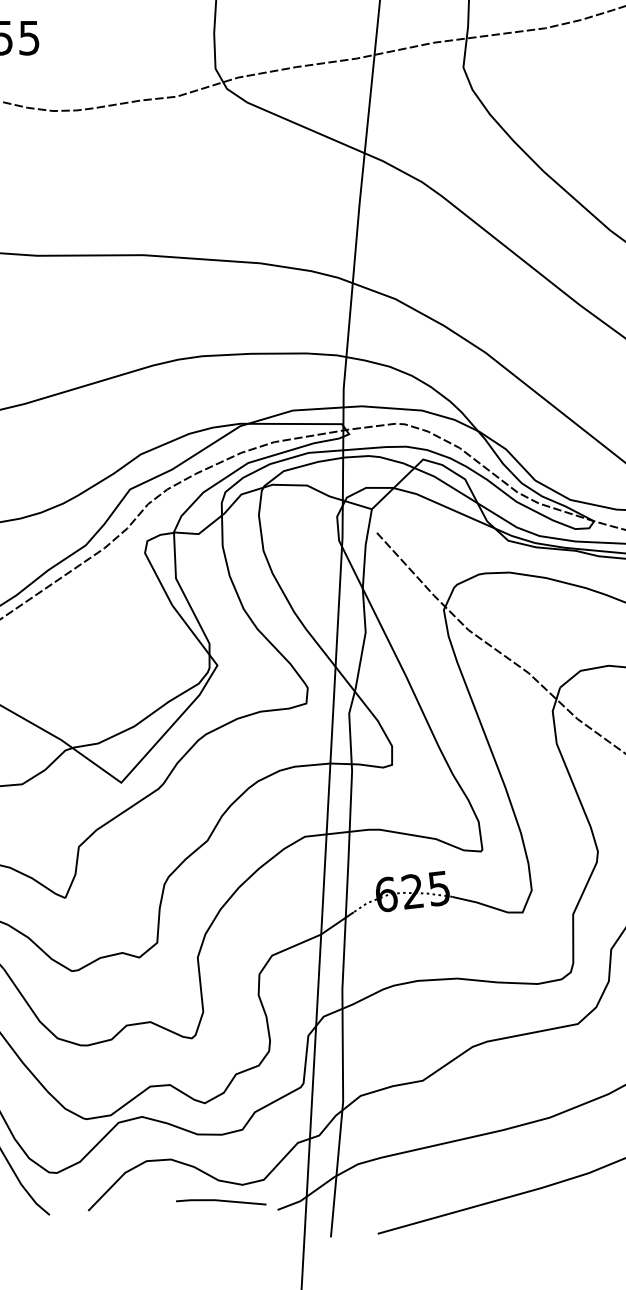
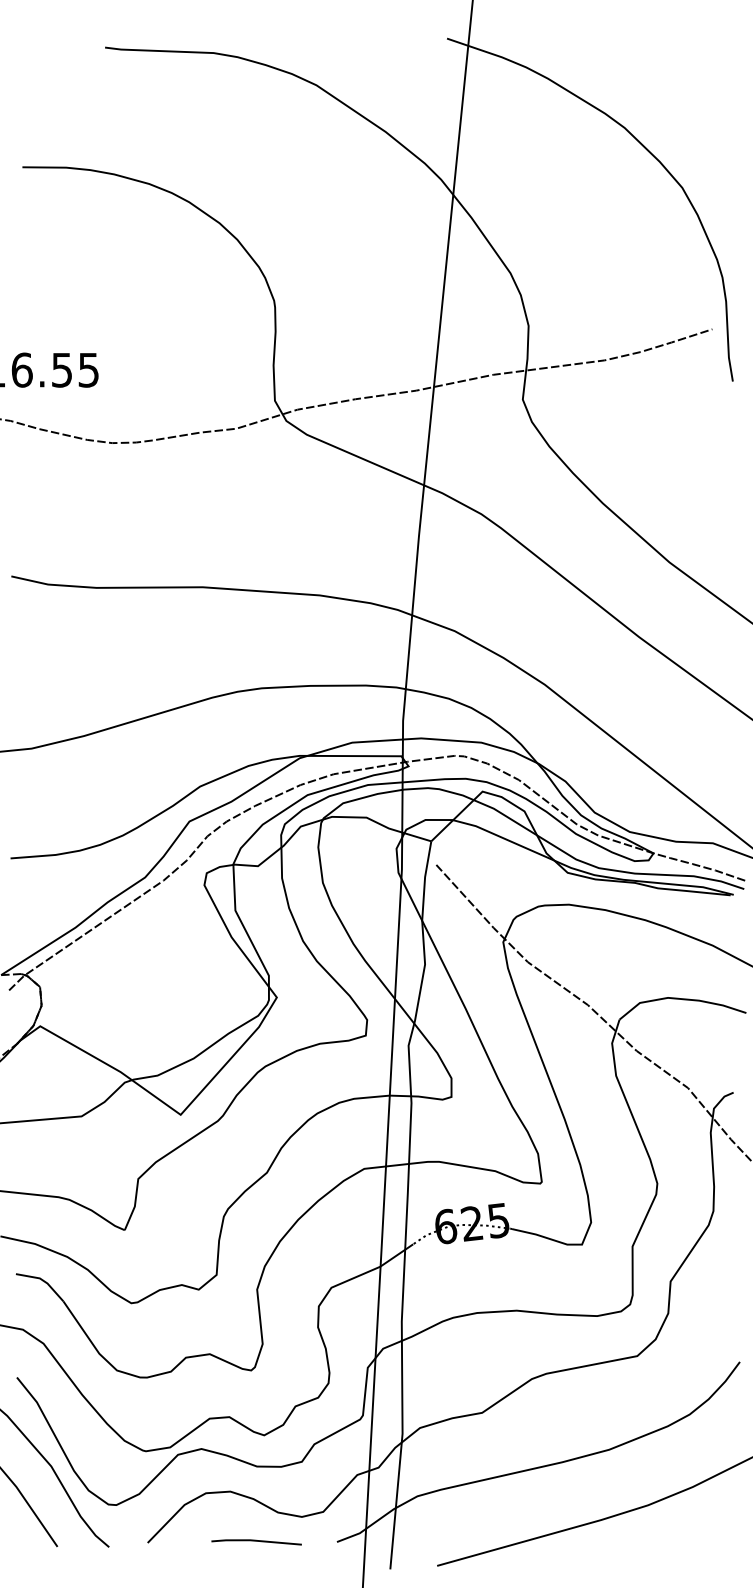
line: (221, 1201) -> (256, 1541), moved

